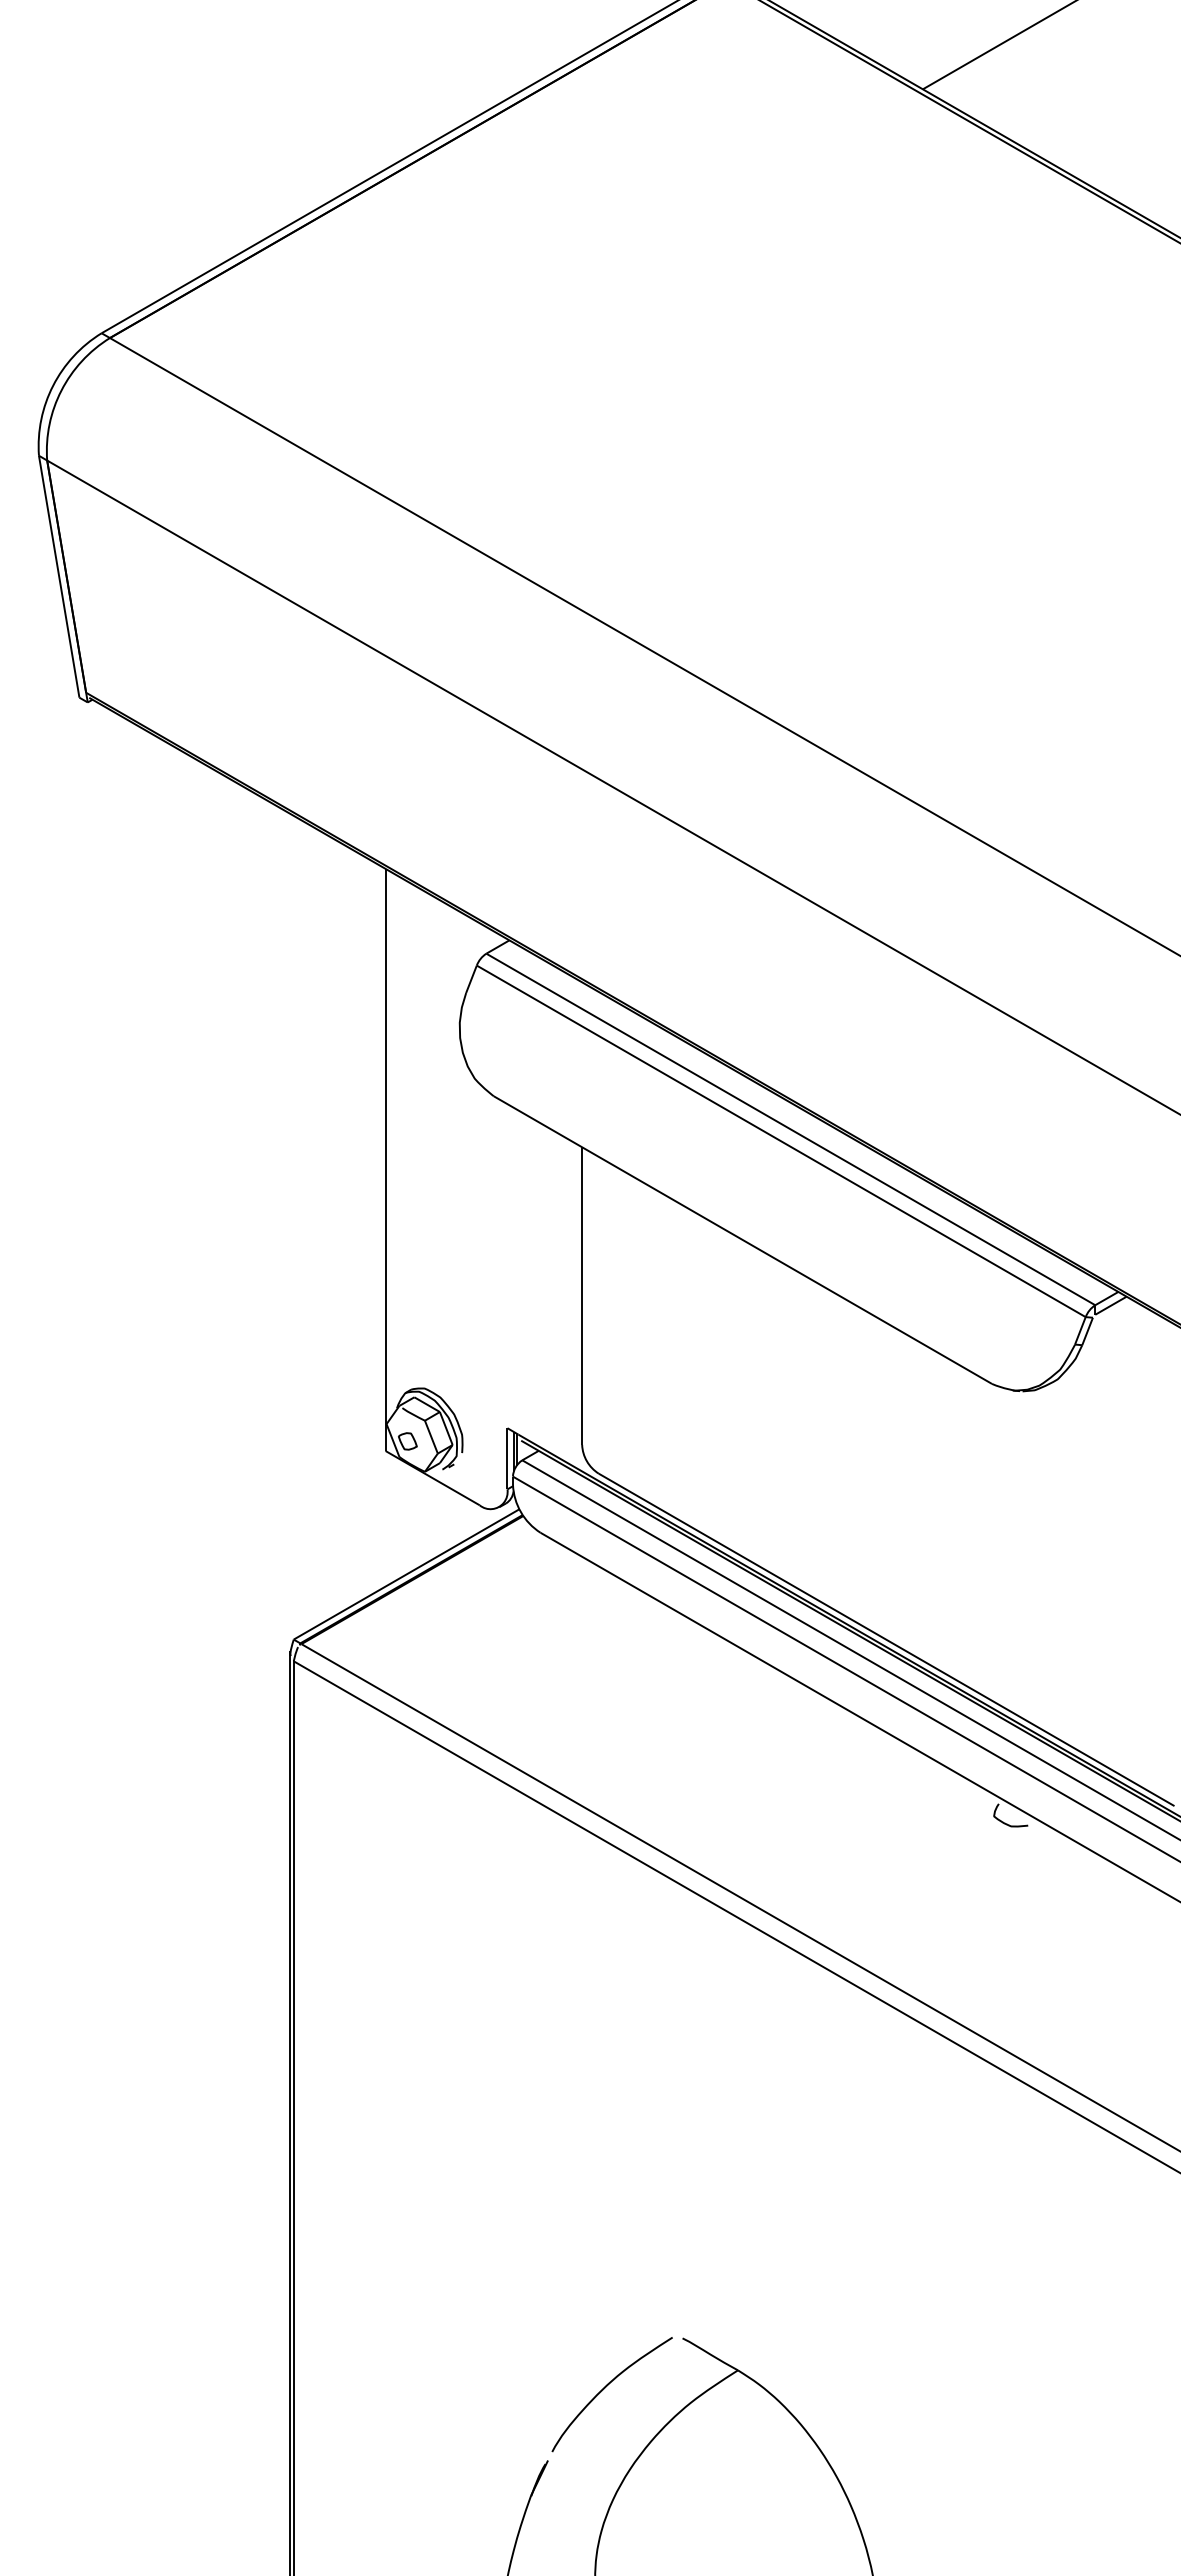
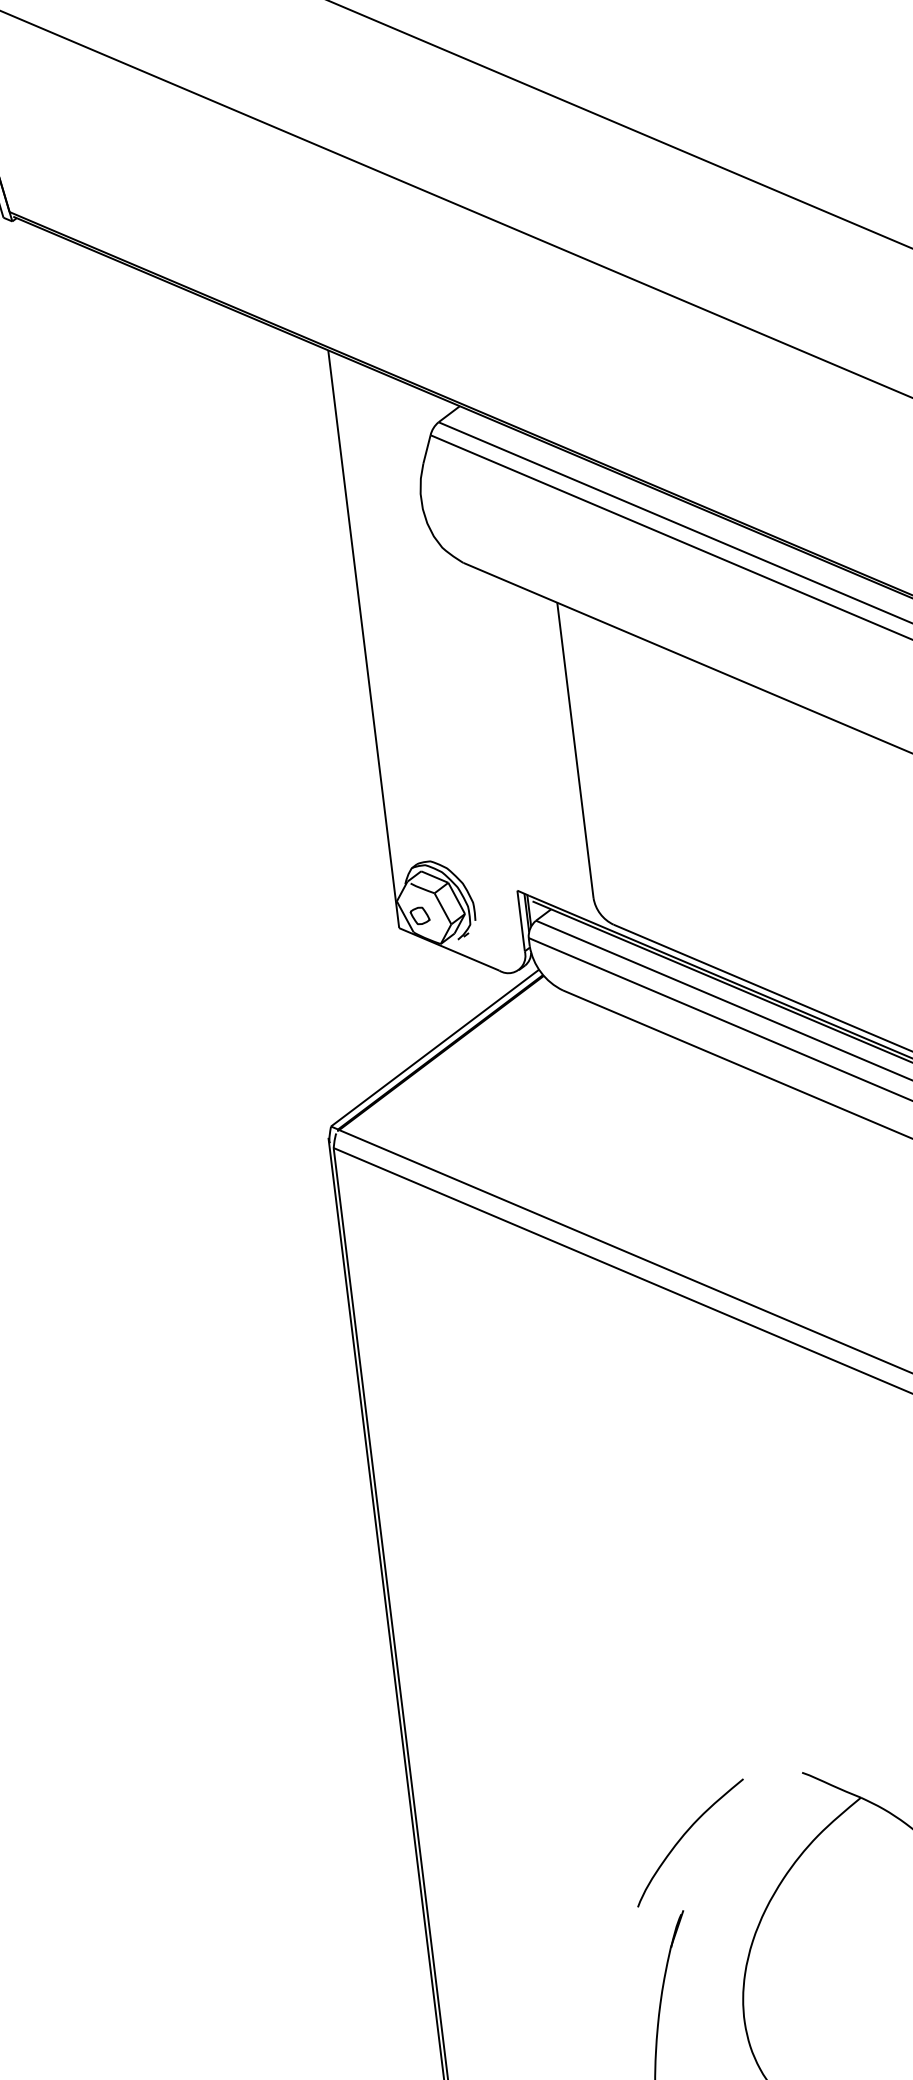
part: (605, 2388) -> (683, 1837), moved

